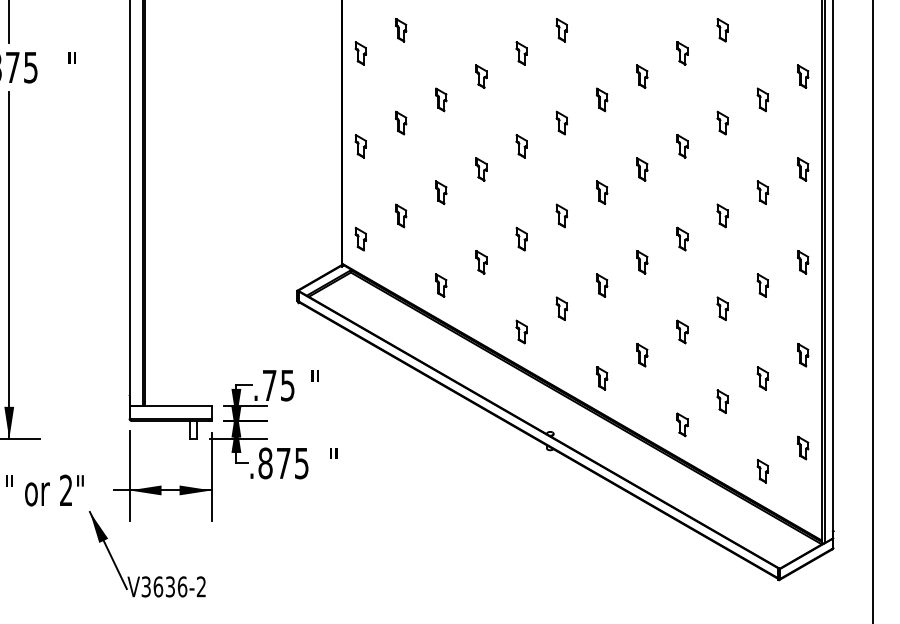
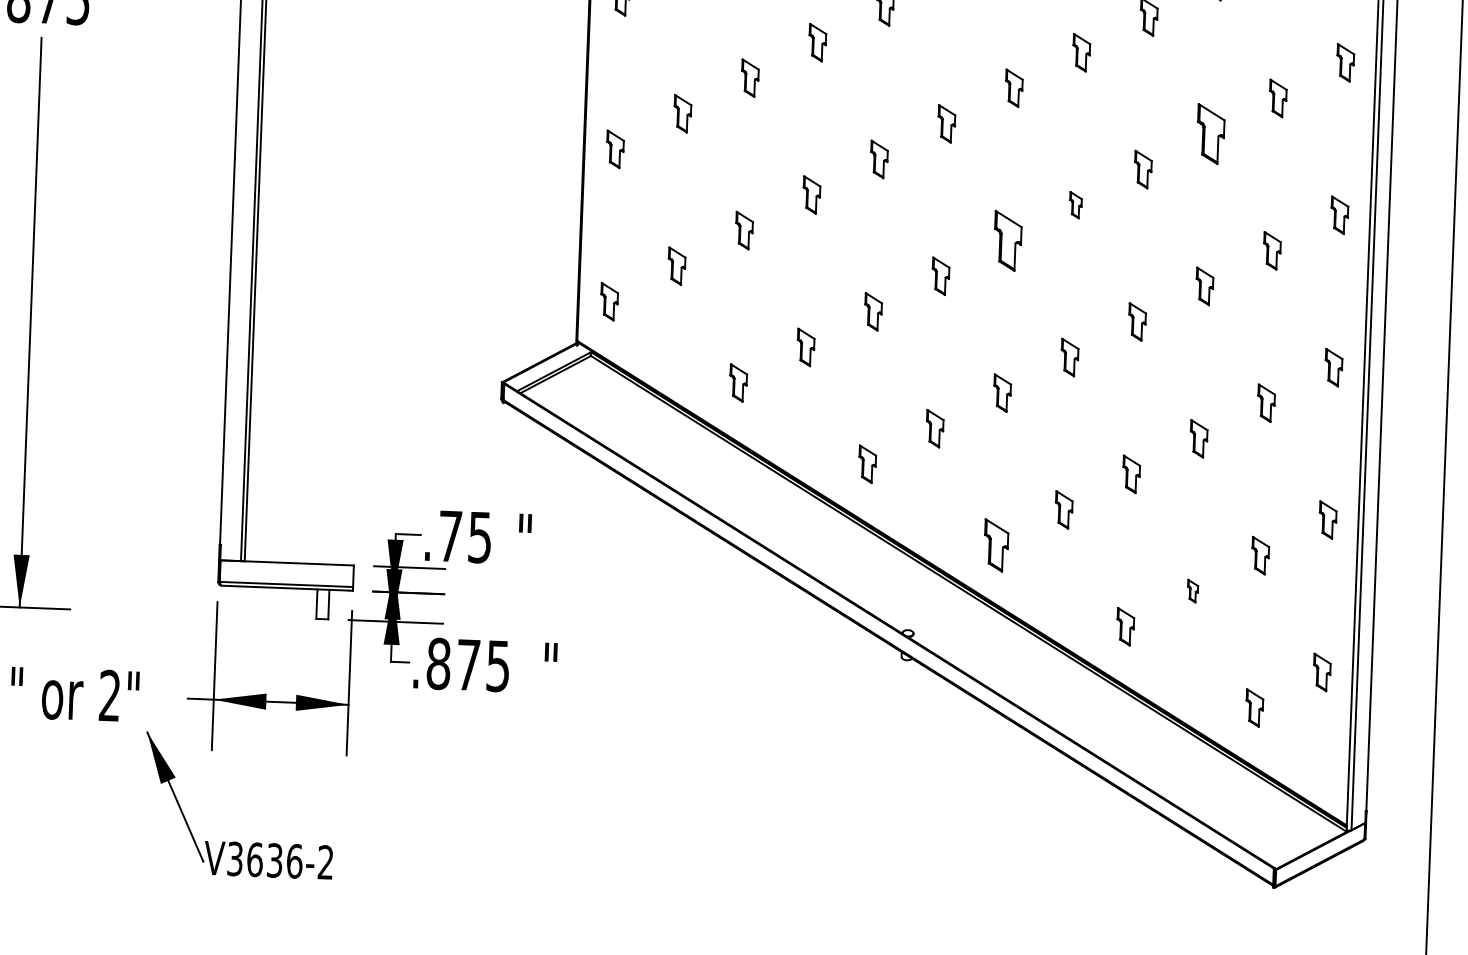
part: (722, 122) -> (1210, 133), size x1.6
part: (642, 169) -> (1076, 205), size x0.7
part: (602, 192) -> (1008, 240), size x1.6
part: (602, 378) -> (997, 545), size x1.4
part: (722, 401) -> (1192, 591), size x0.6

